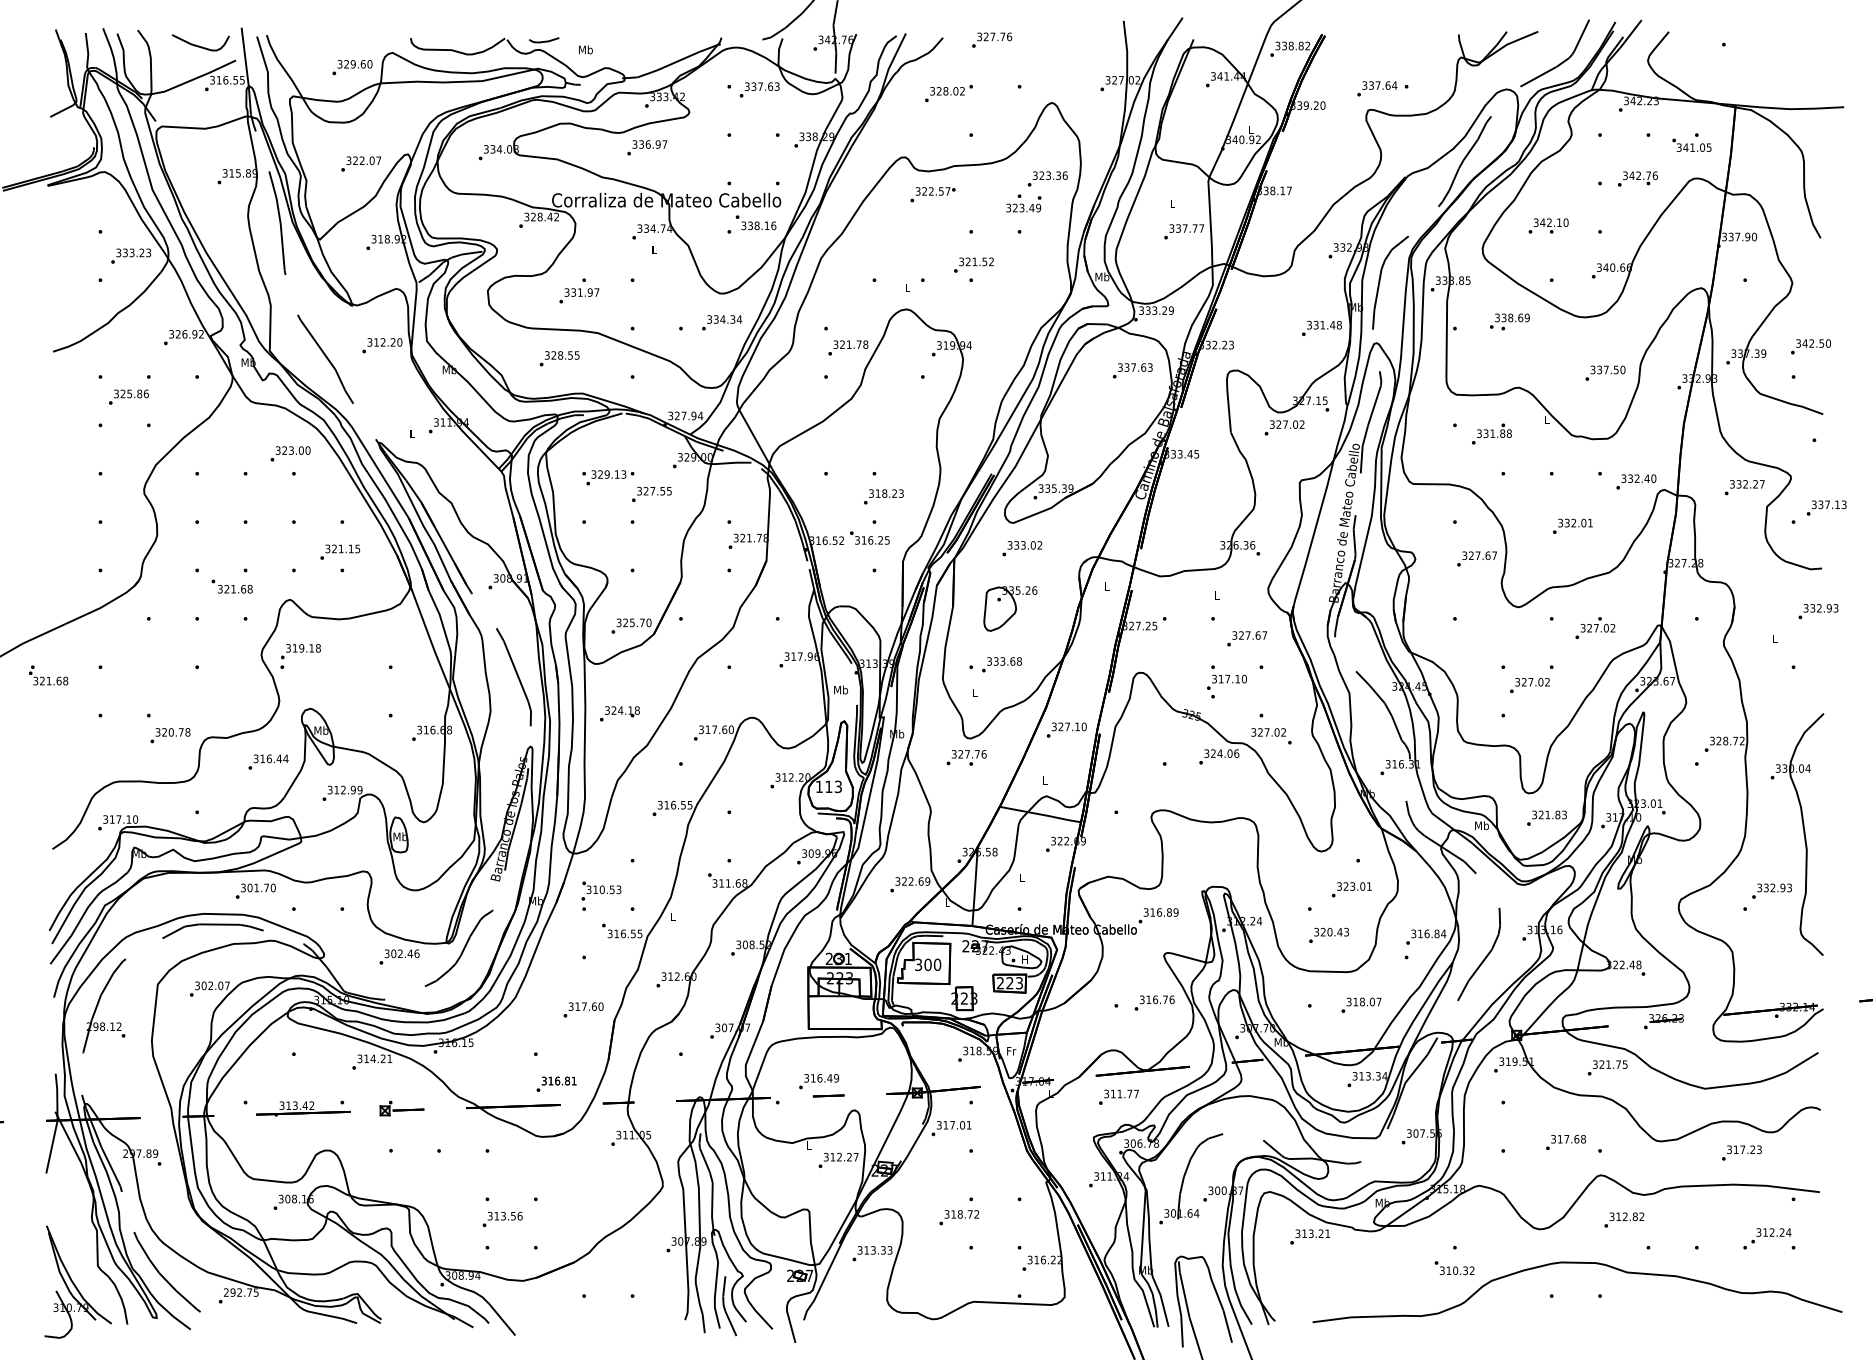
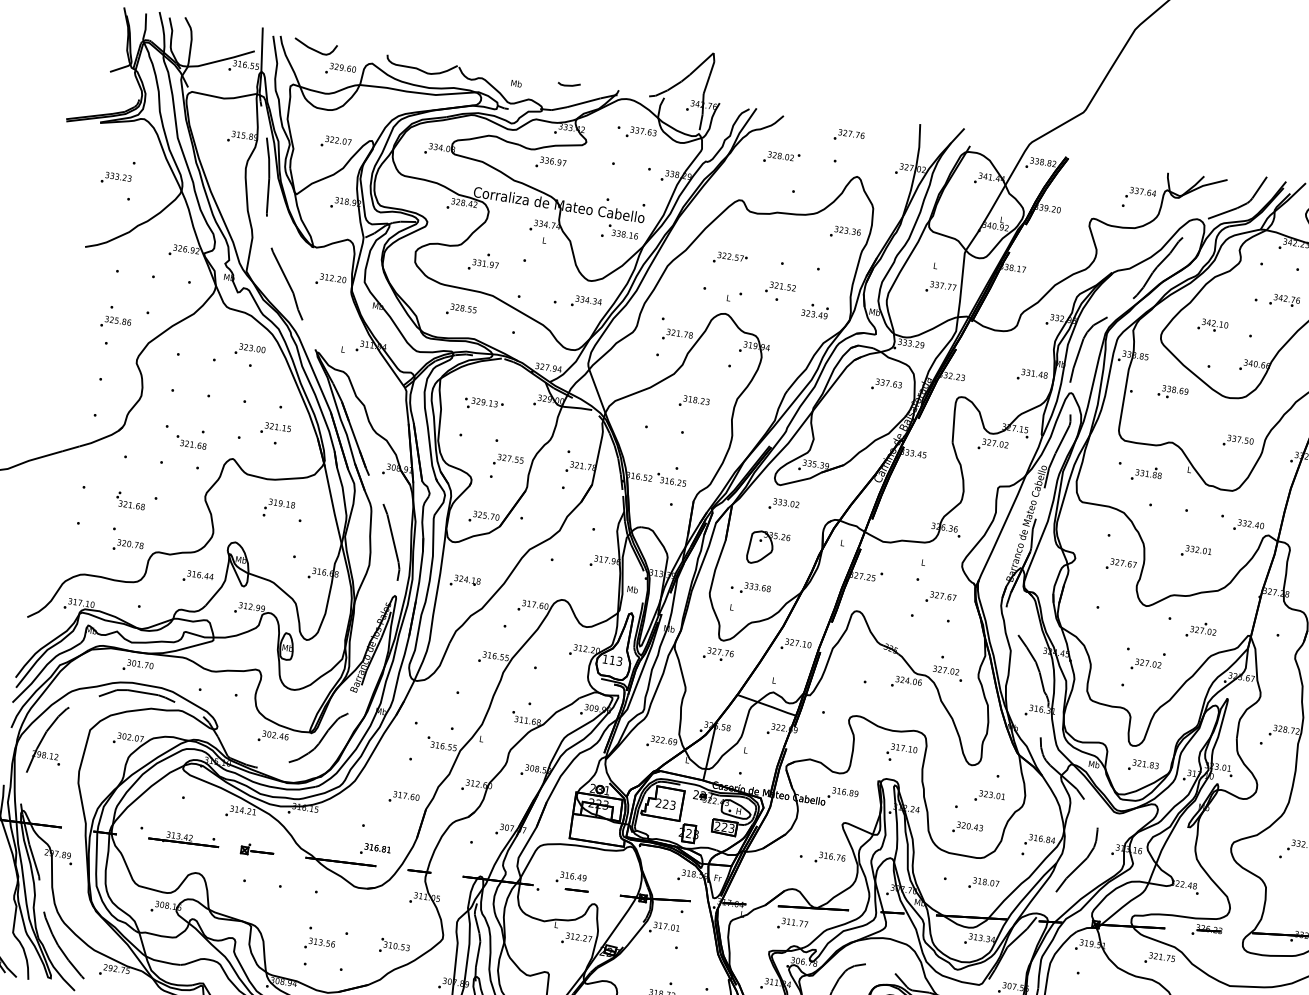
text: (992, 39) -> (849, 135), moved
line: (544, 40) -> (569, 84), moved
curve: (199, 45) -> (314, 49), moved
text: (1377, 88) -> (1141, 193), moved
text: (932, 194) -> (729, 258), moved
text: (1023, 203) -> (814, 311), moved
text: (131, 255) -> (116, 178), moved
text: (128, 396) -> (115, 322), moved
text: (651, 493) -> (508, 460), moved
text: (883, 496) -> (694, 402), moved
text: (300, 656) -> (278, 509), moved
text: (48, 675) -> (130, 500), moved
text: (1226, 686) -> (901, 753), moved
text: (255, 890) -> (137, 665), moved
text: (601, 890) -> (394, 946), moved
text: (928, 964) -> (666, 804), 300 -> 223

